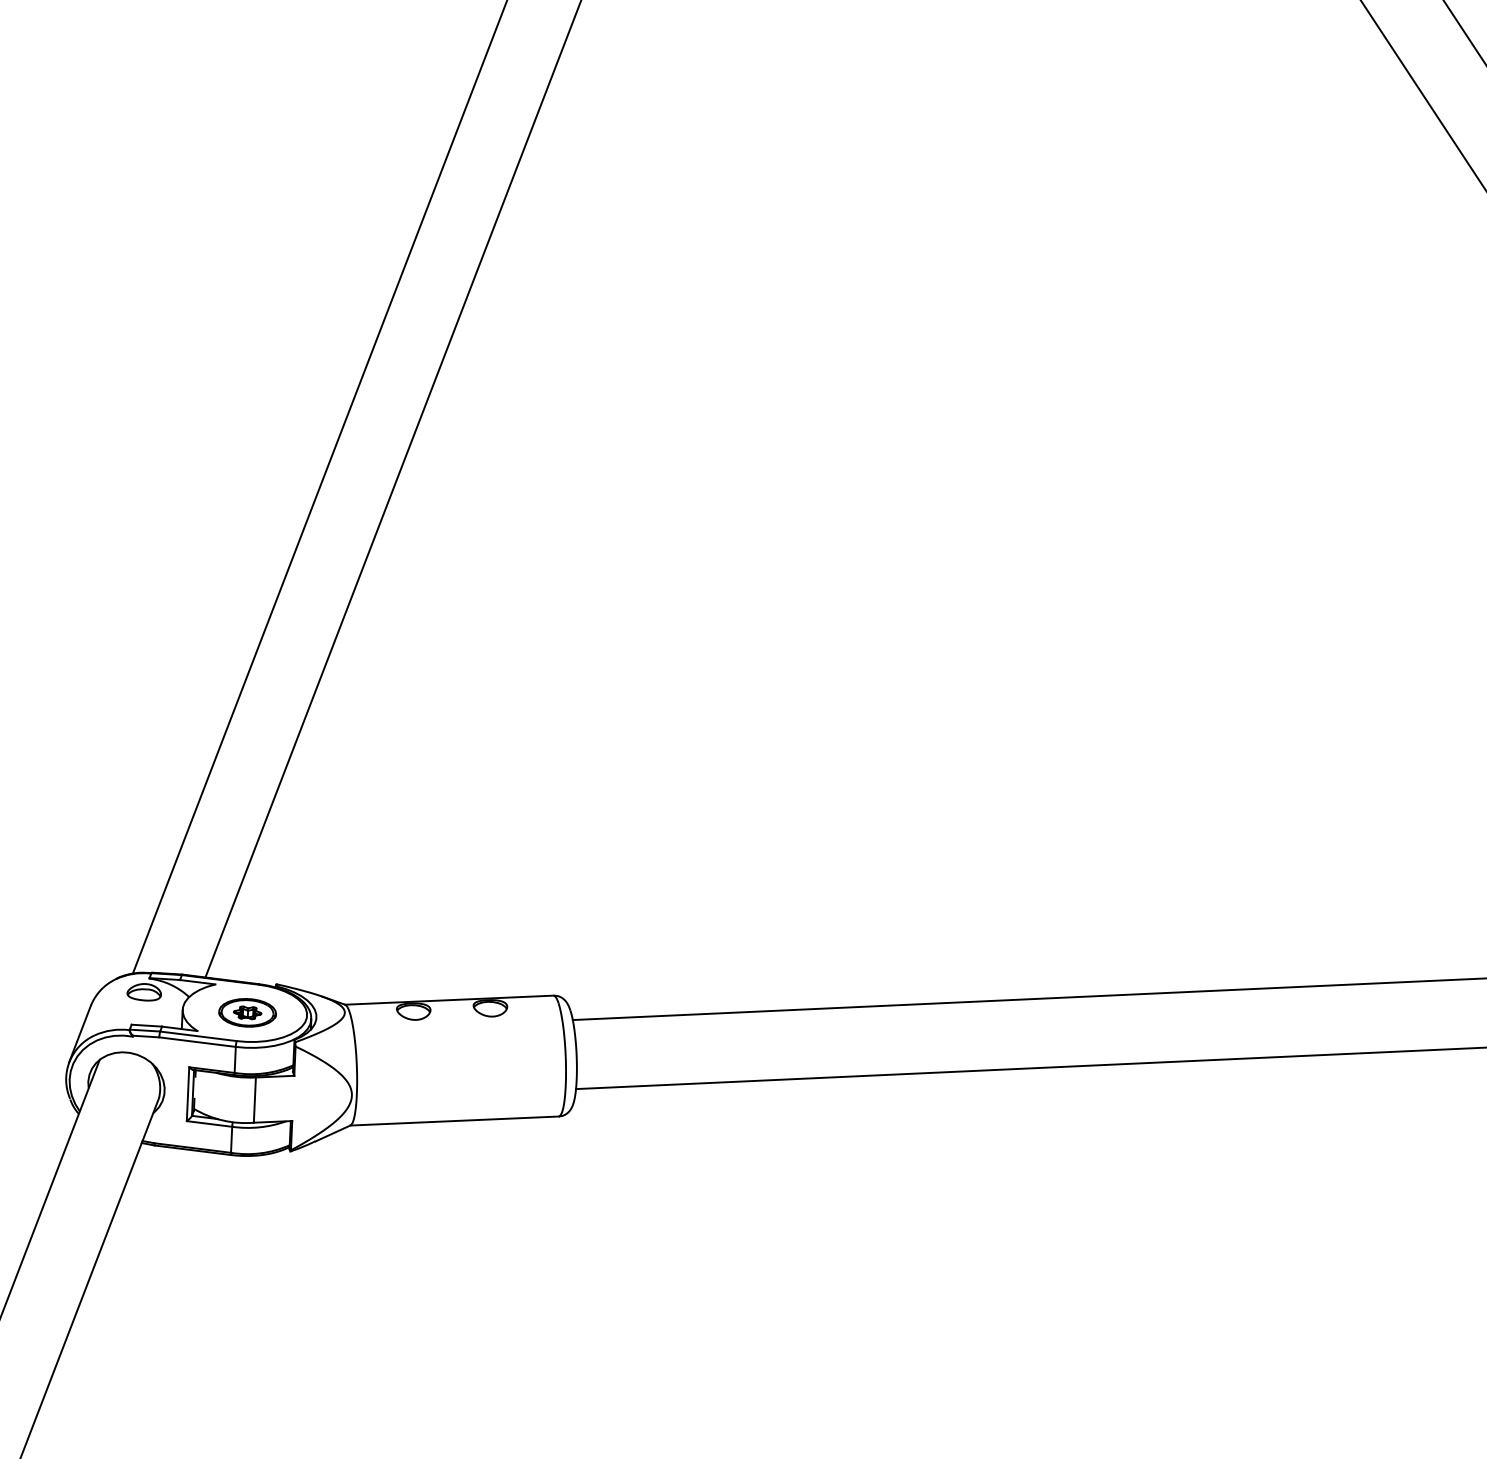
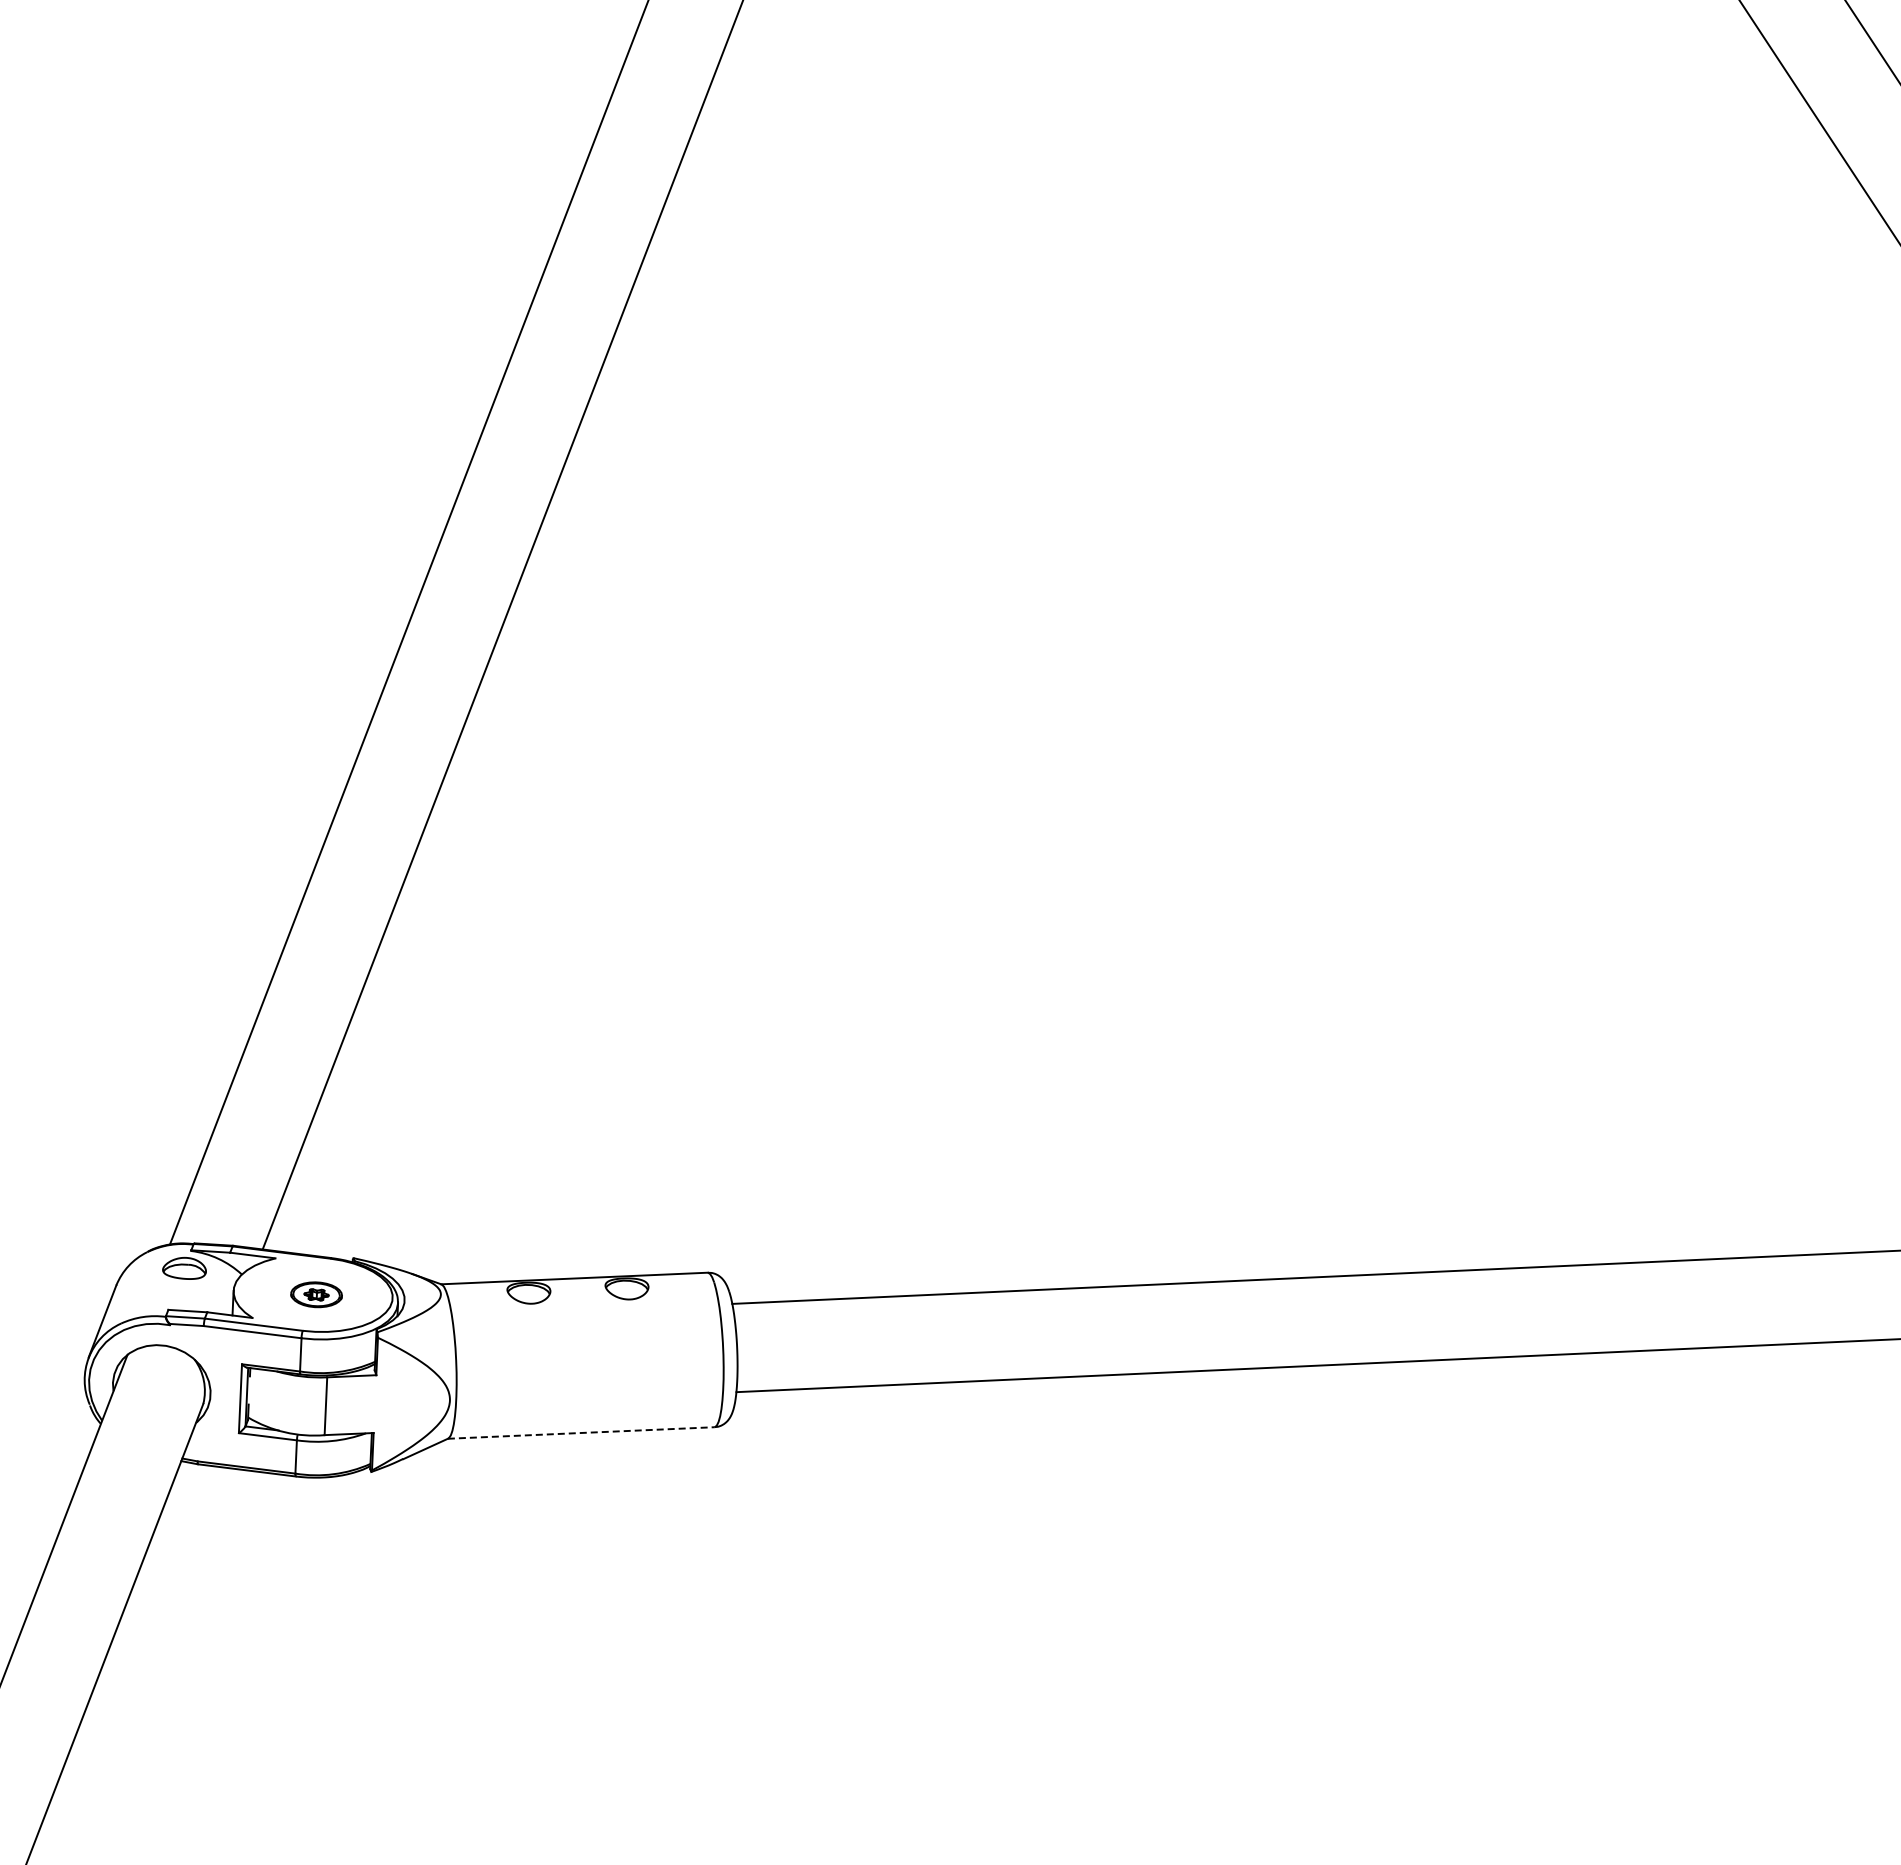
part: (247, 1012) -> (316, 1294), size x0.7
line: (454, 1120) -> (581, 1432), solid -> dashed

